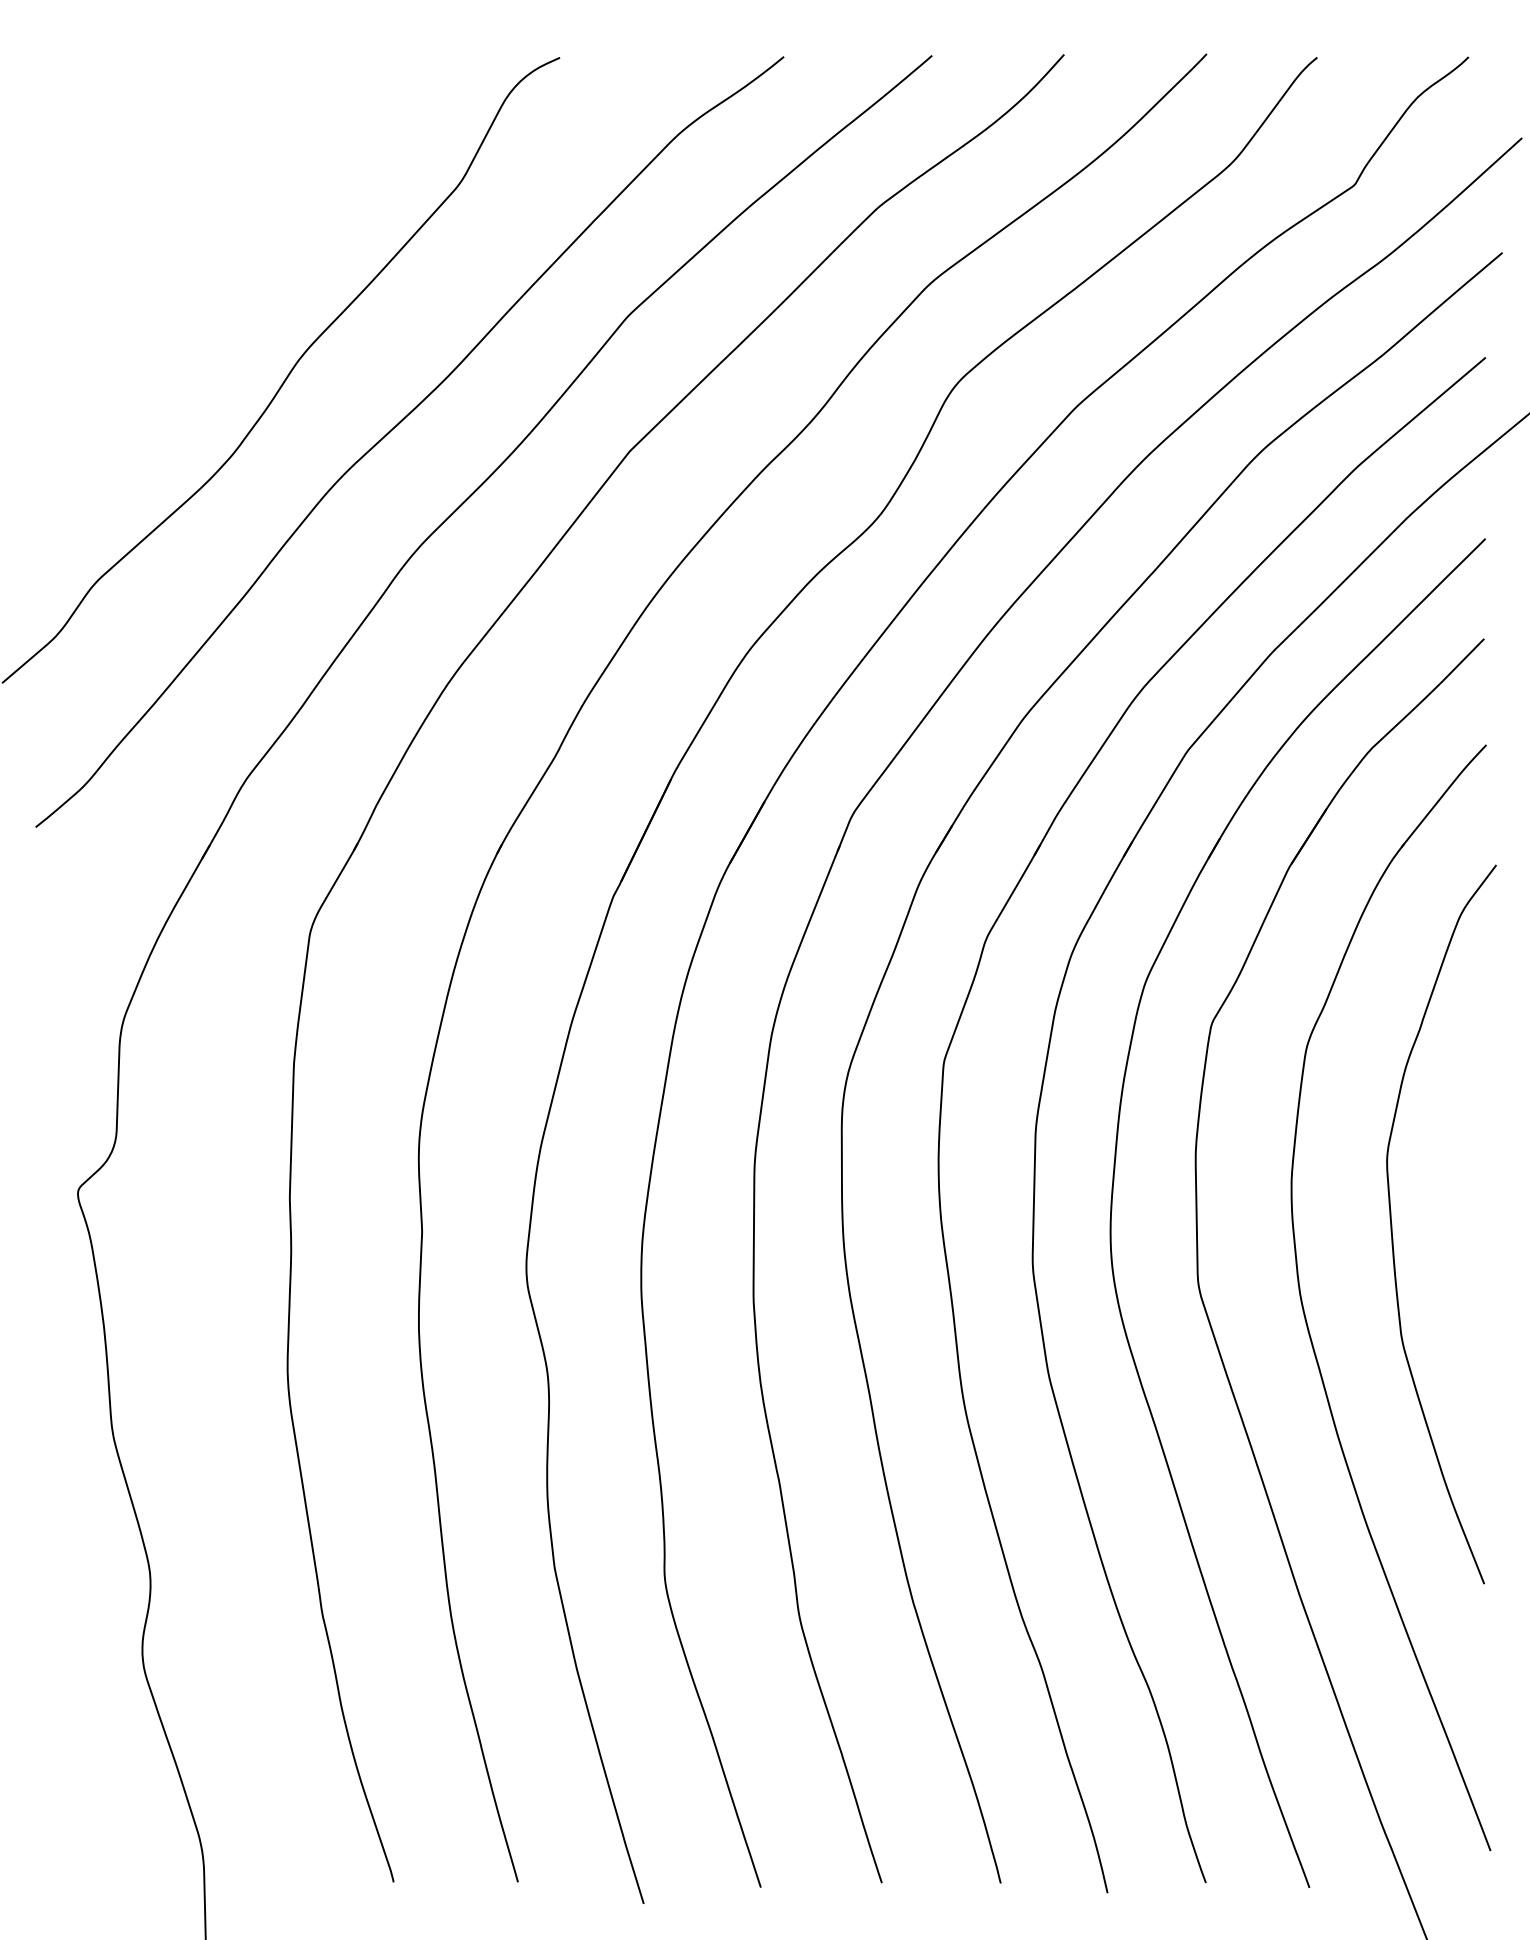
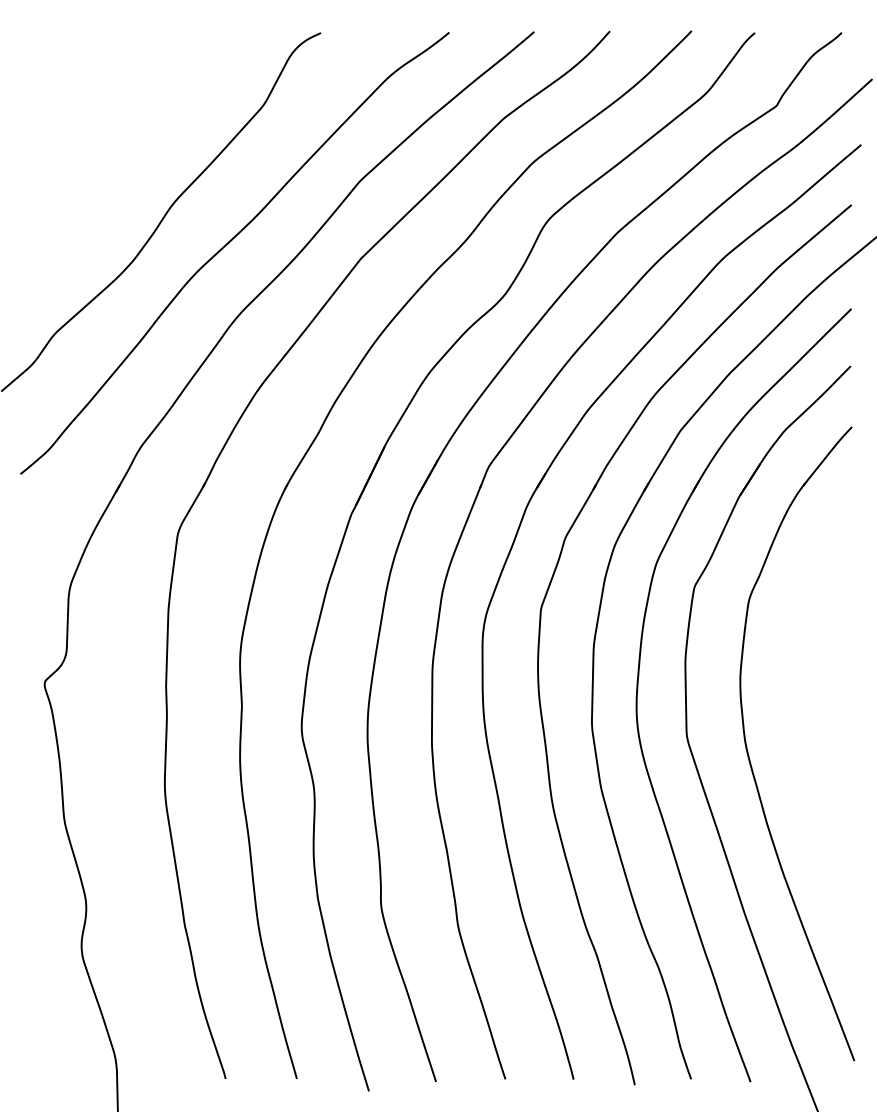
curve: (1393, 1223) -> (798, 701), removed

